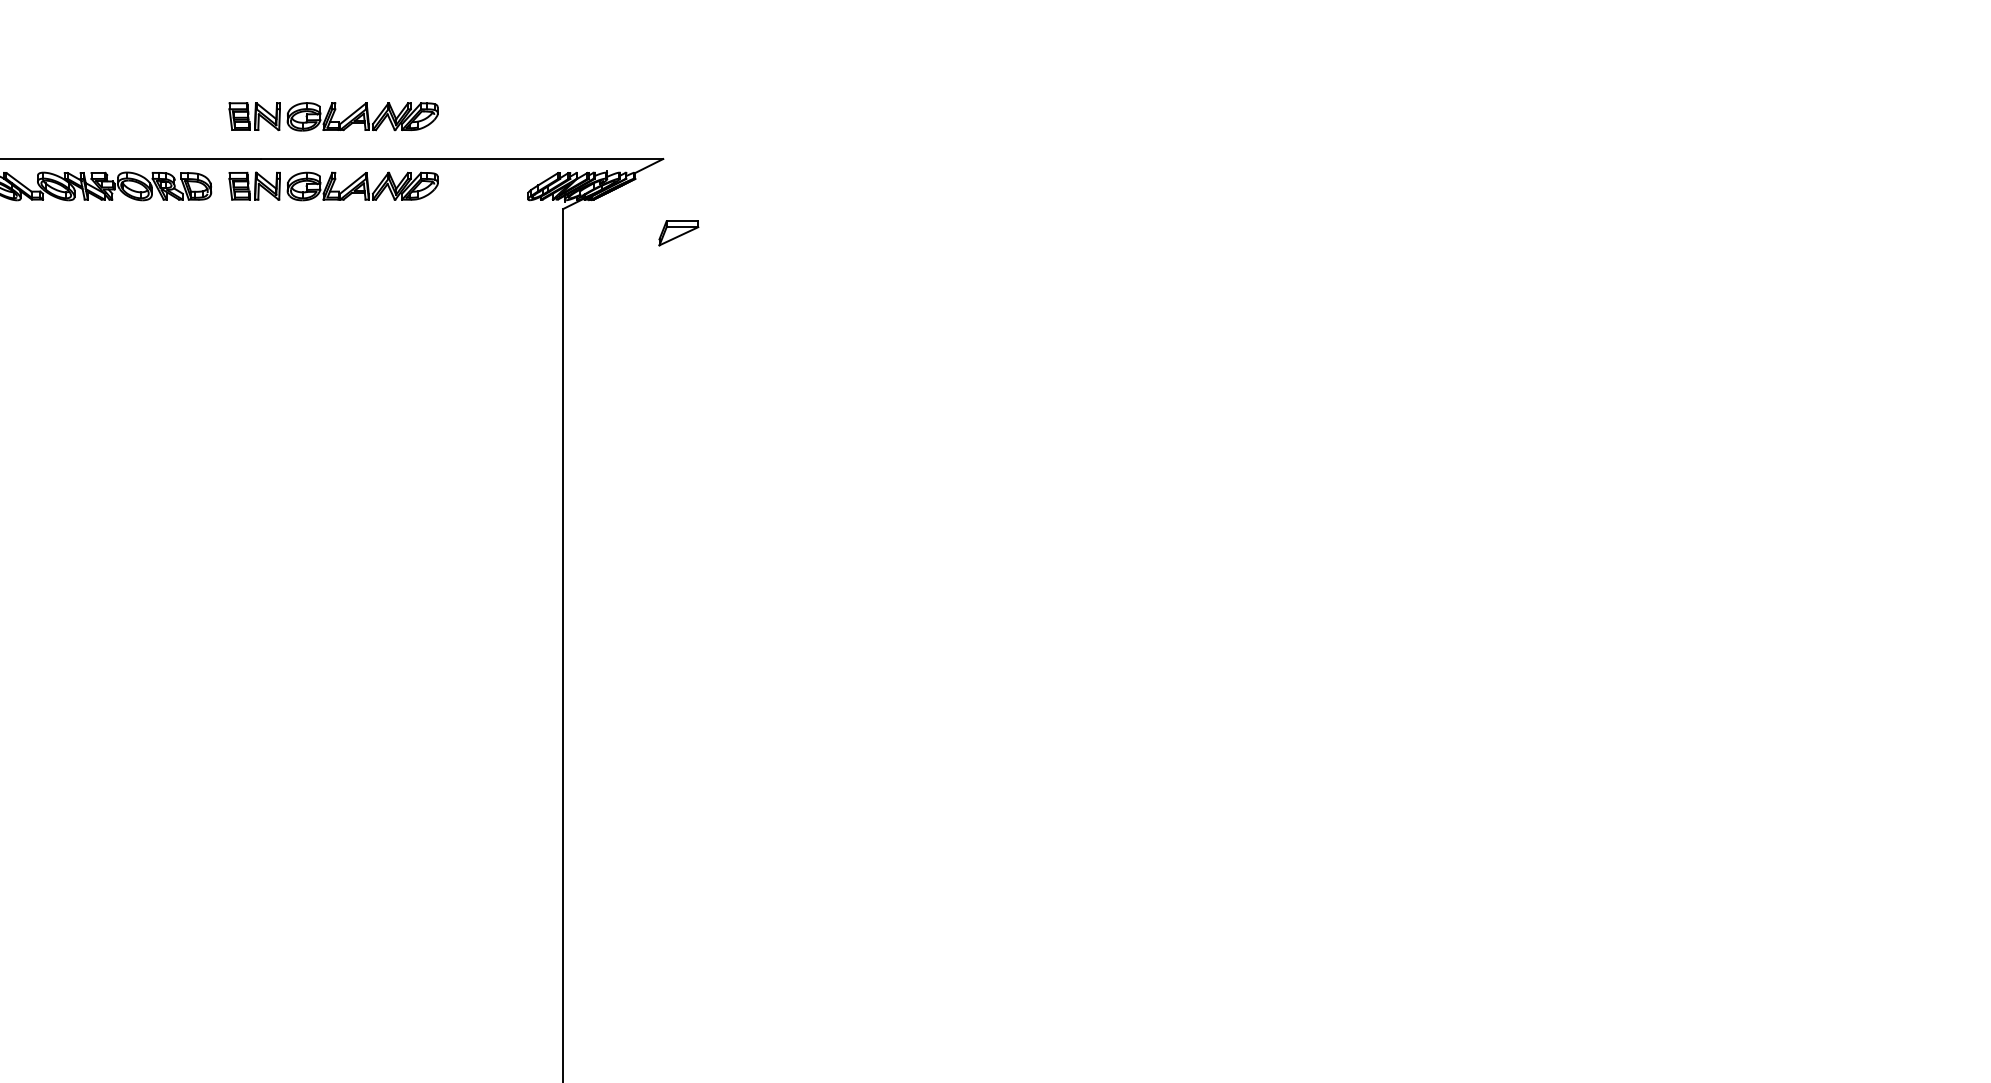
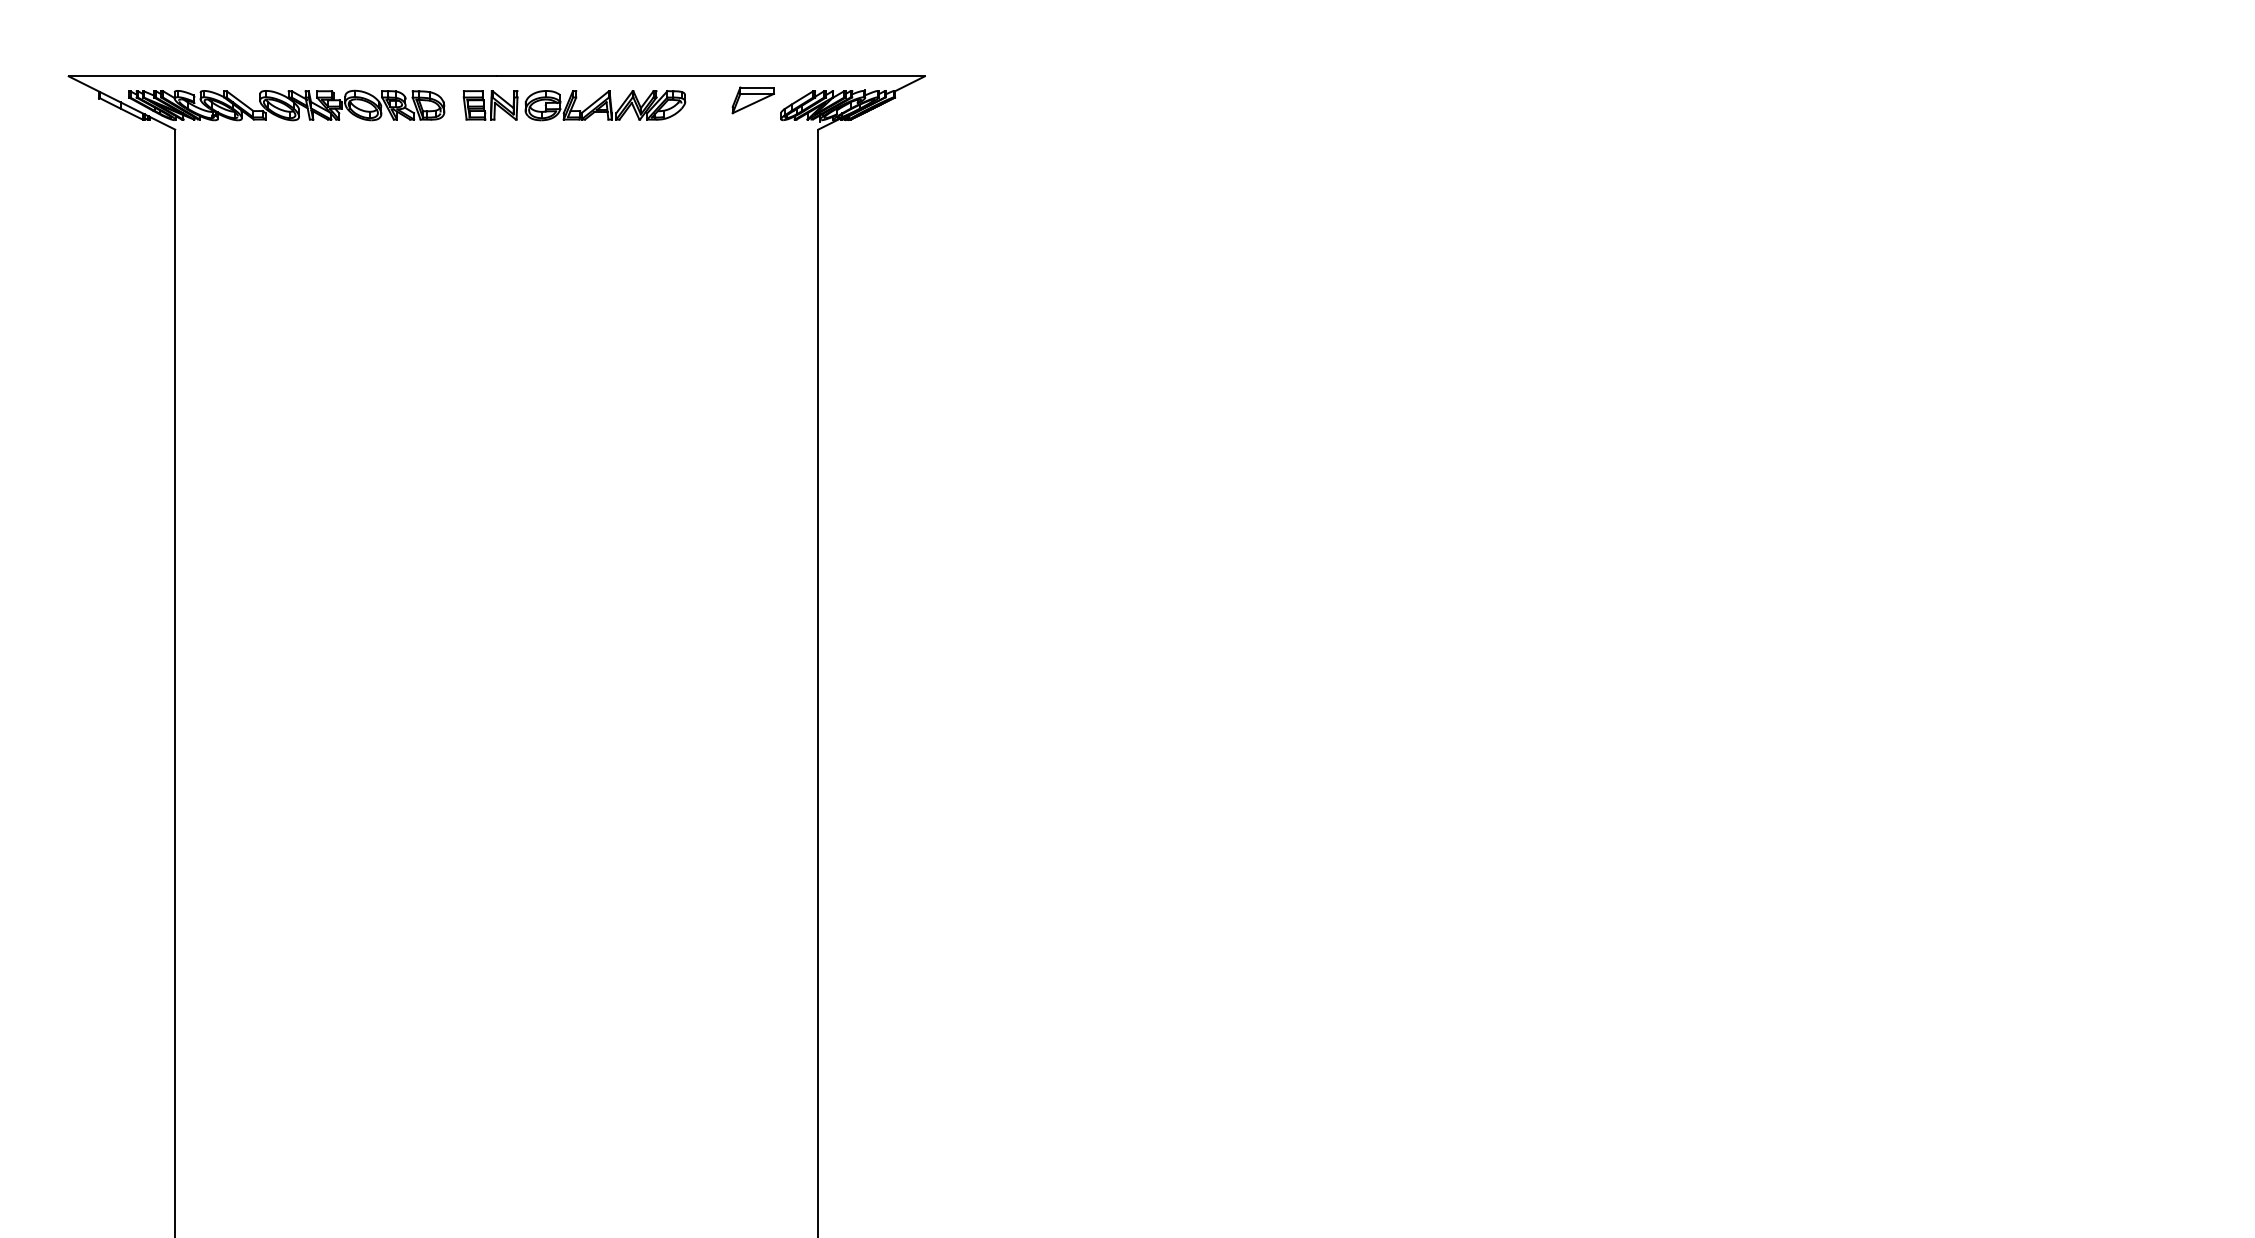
part: (333, 116) -> (574, 31), removed
part: (678, 233) -> (752, 100), moved

